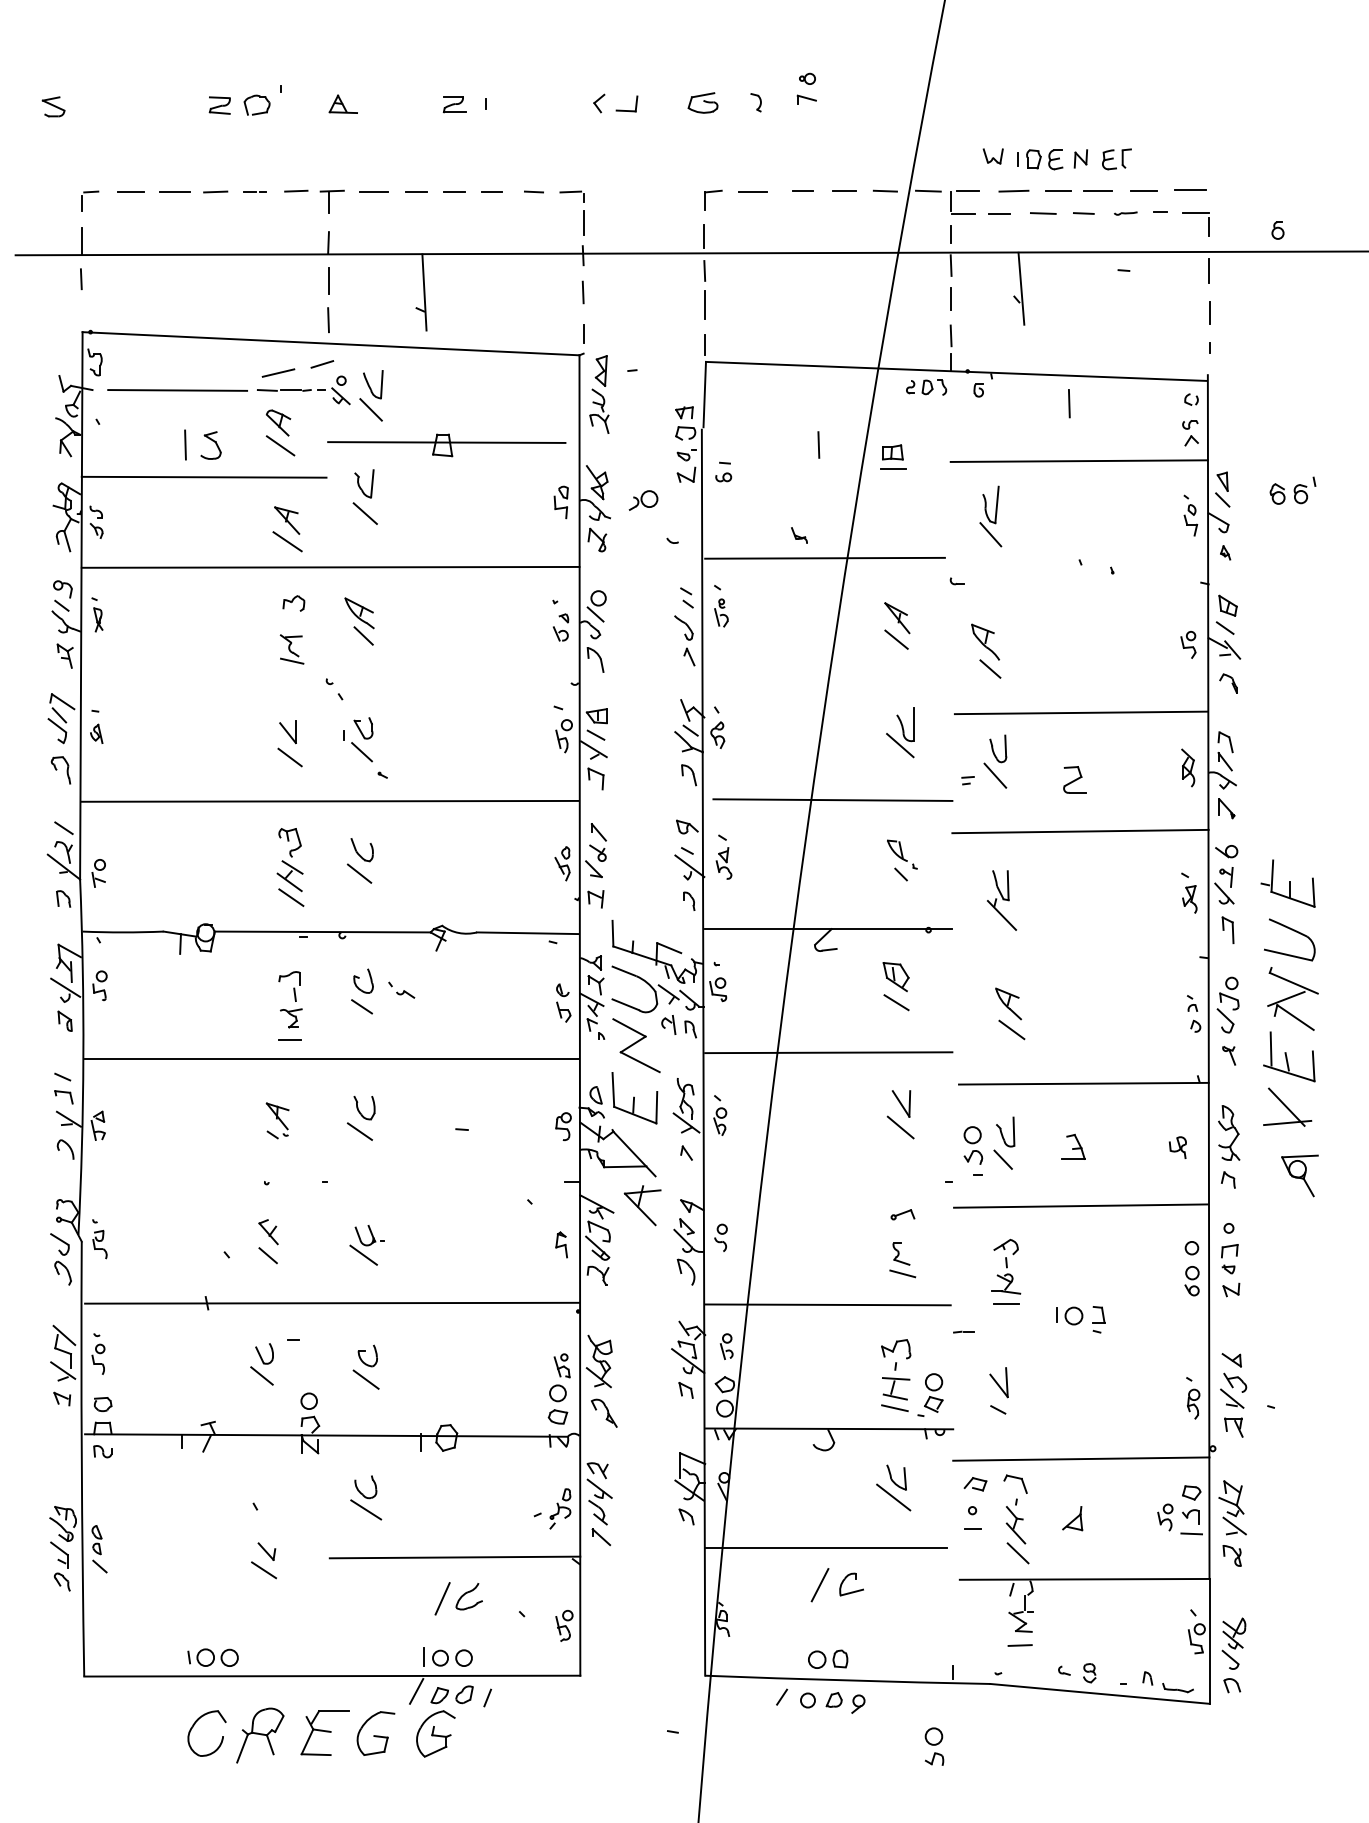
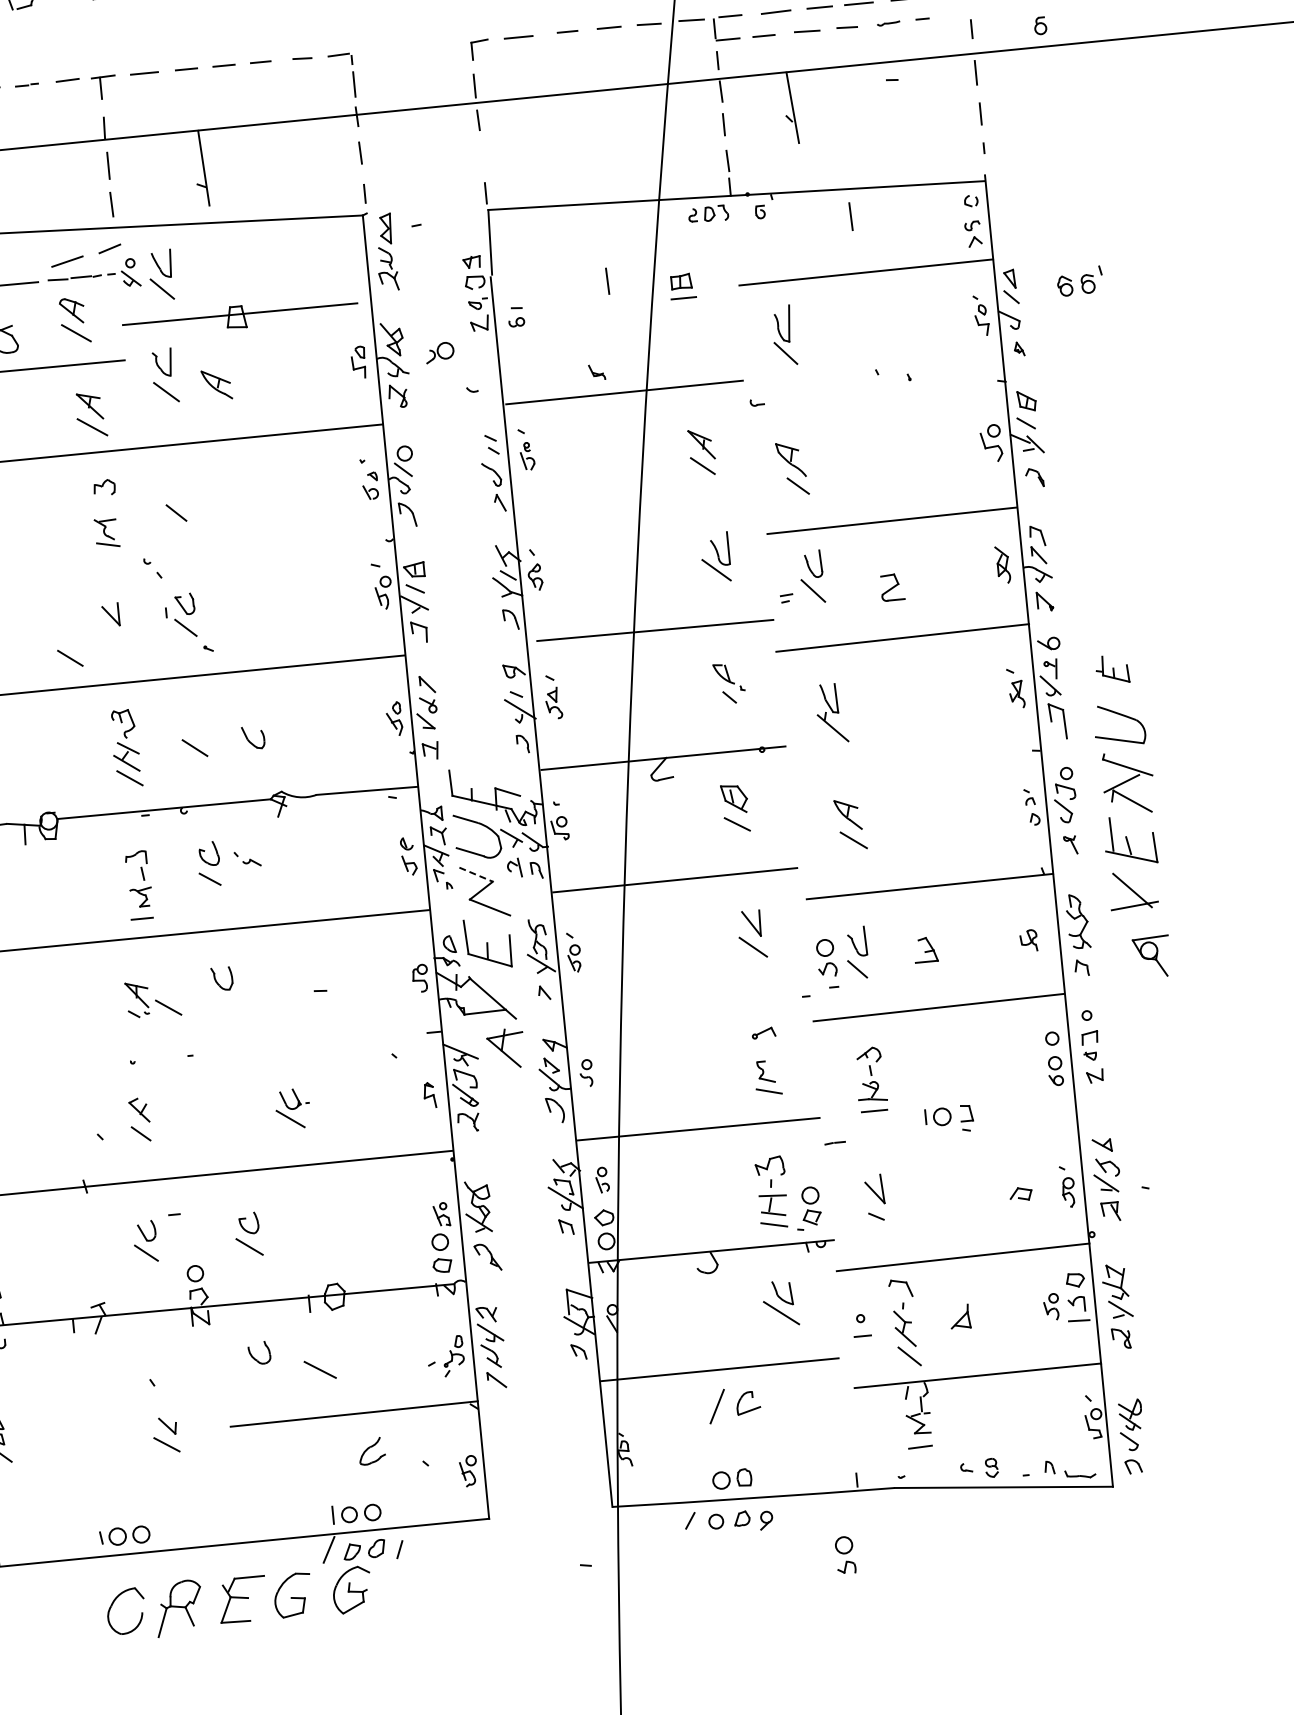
line: (1195, 213) -> (957, 16), removed
line: (705, 304) -> (482, 153), removed
part: (359, 613) -> (216, 385), moved
part: (1188, 644) -> (991, 443), size x1.4
line: (289, 757) -> (69, 658), moved
part: (361, 850) -> (252, 738), moved
part: (1287, 883) -> (1111, 669), size x0.6
part: (1227, 930) -> (1057, 721), size x1.4
line: (629, 1028) -> (476, 875), solid -> dashed
line: (359, 1131) -> (168, 1007), moved
part: (366, 1245) -> (292, 1109), moved
part: (975, 1484) -> (1021, 1194), moved
line: (366, 1509) -> (320, 1369), moved
line: (442, 1598) -> (345, 1455), removed

